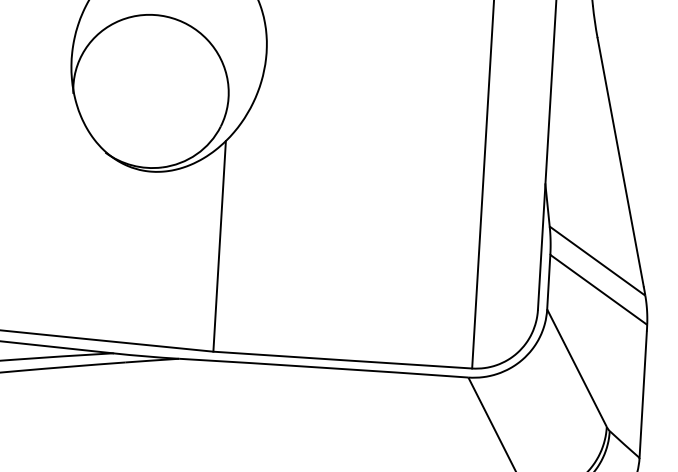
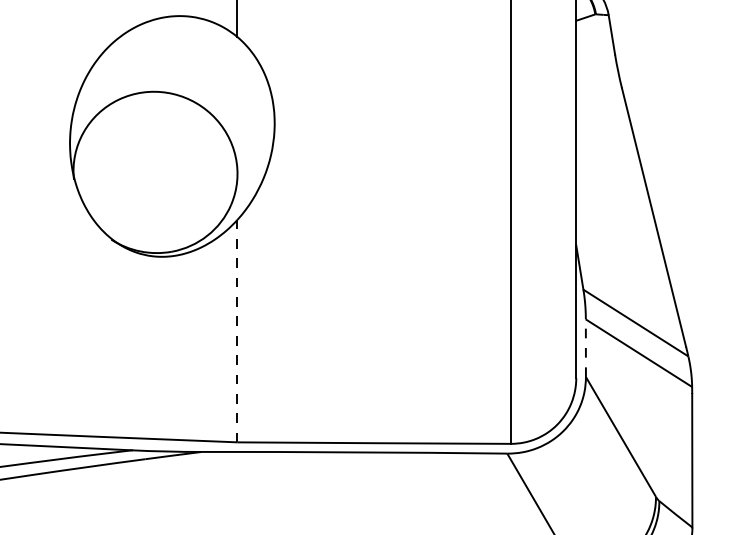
line: (219, 245) -> (237, 330), solid -> dashed
line: (548, 282) -> (585, 348), solid -> dashed

